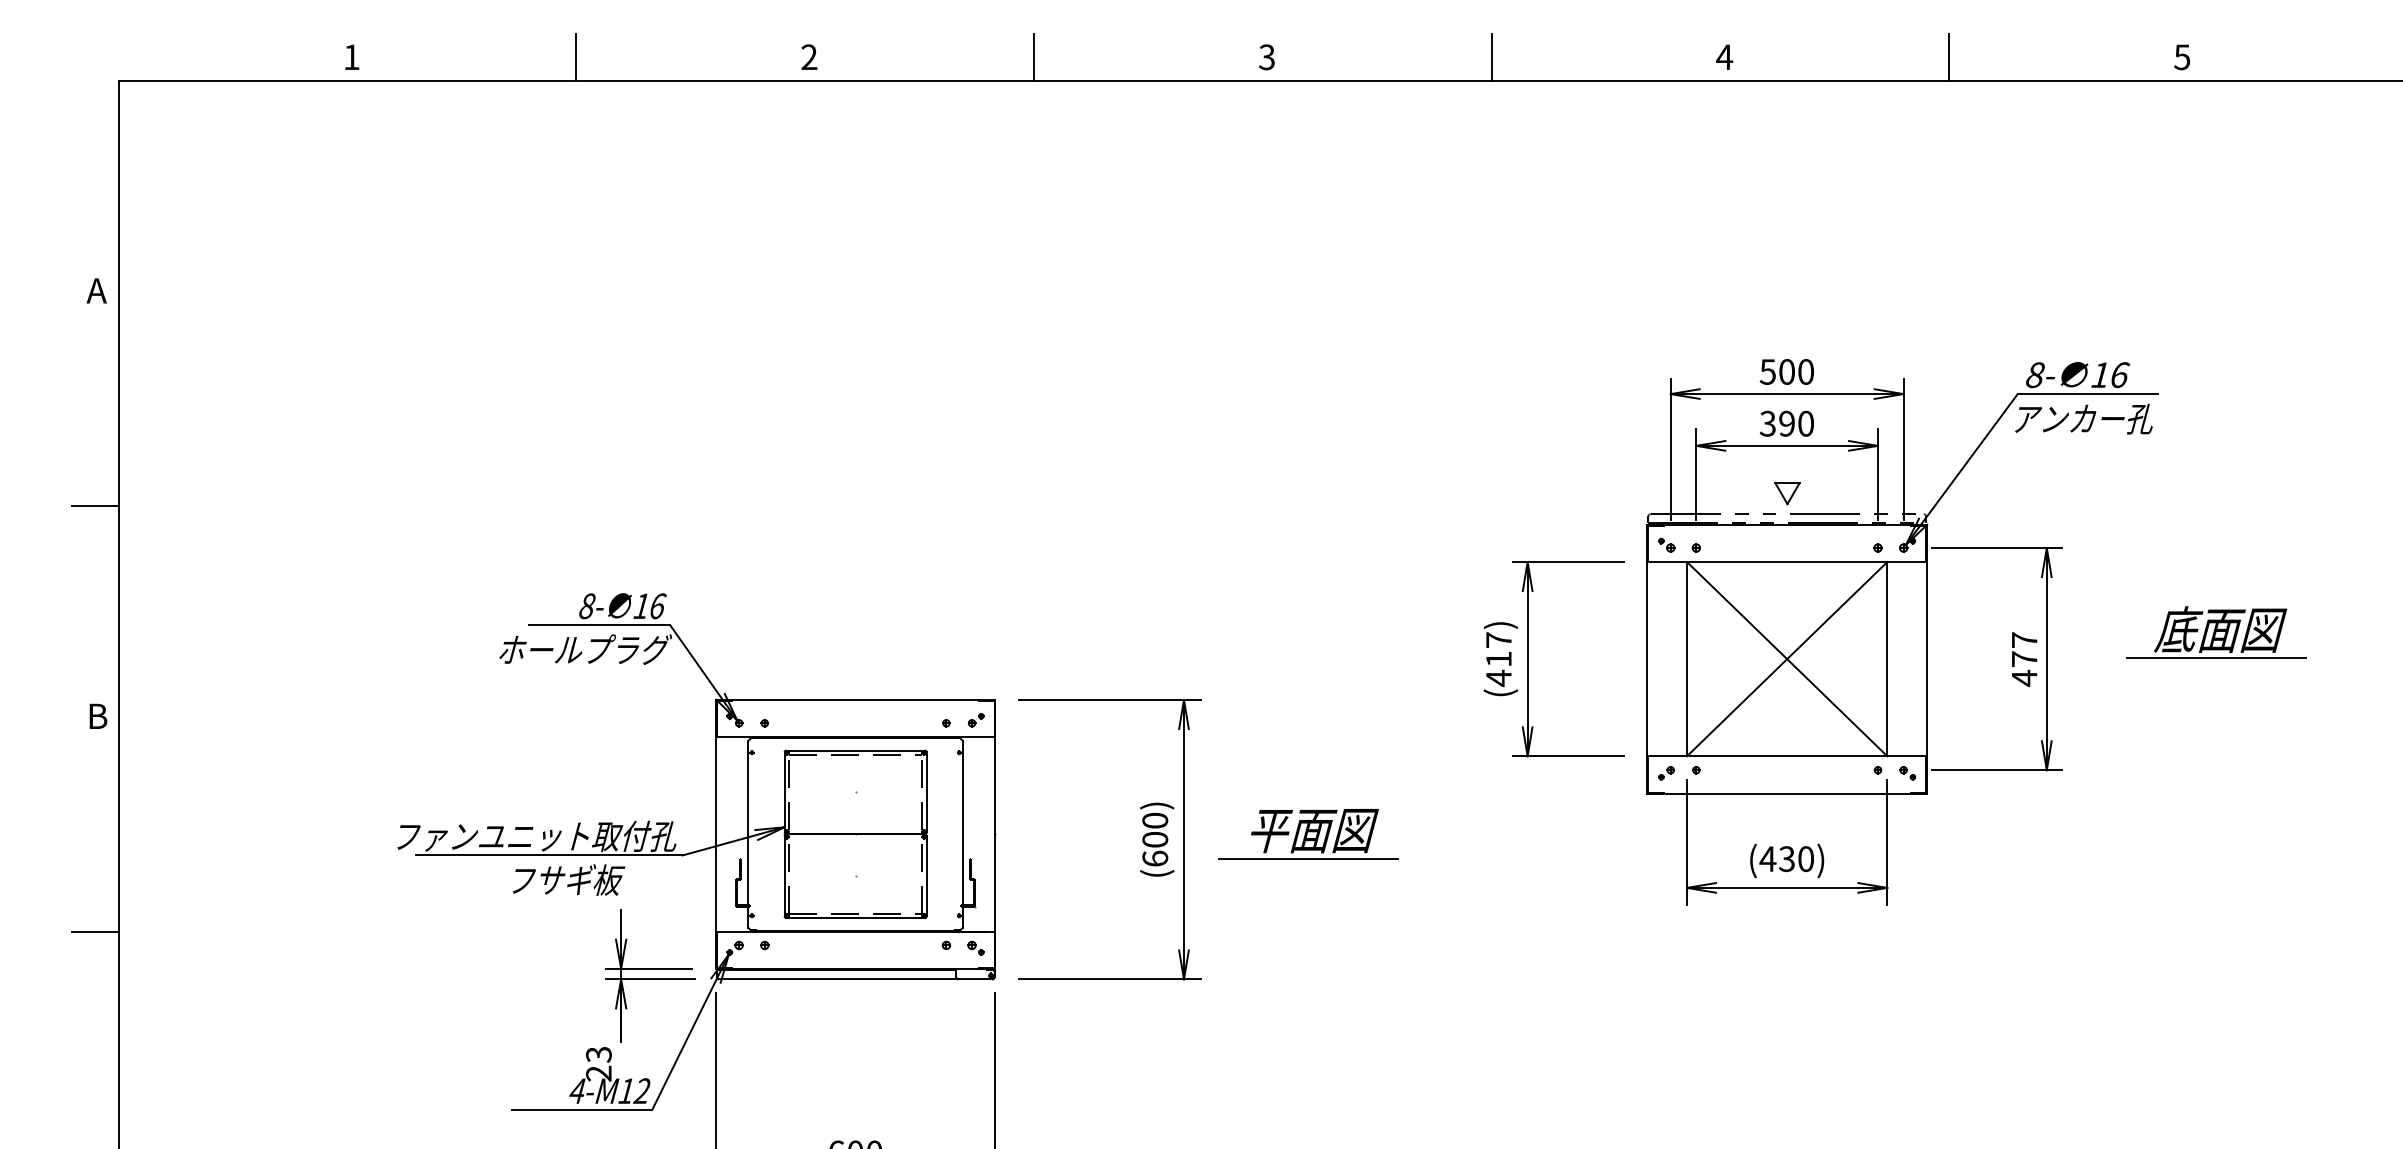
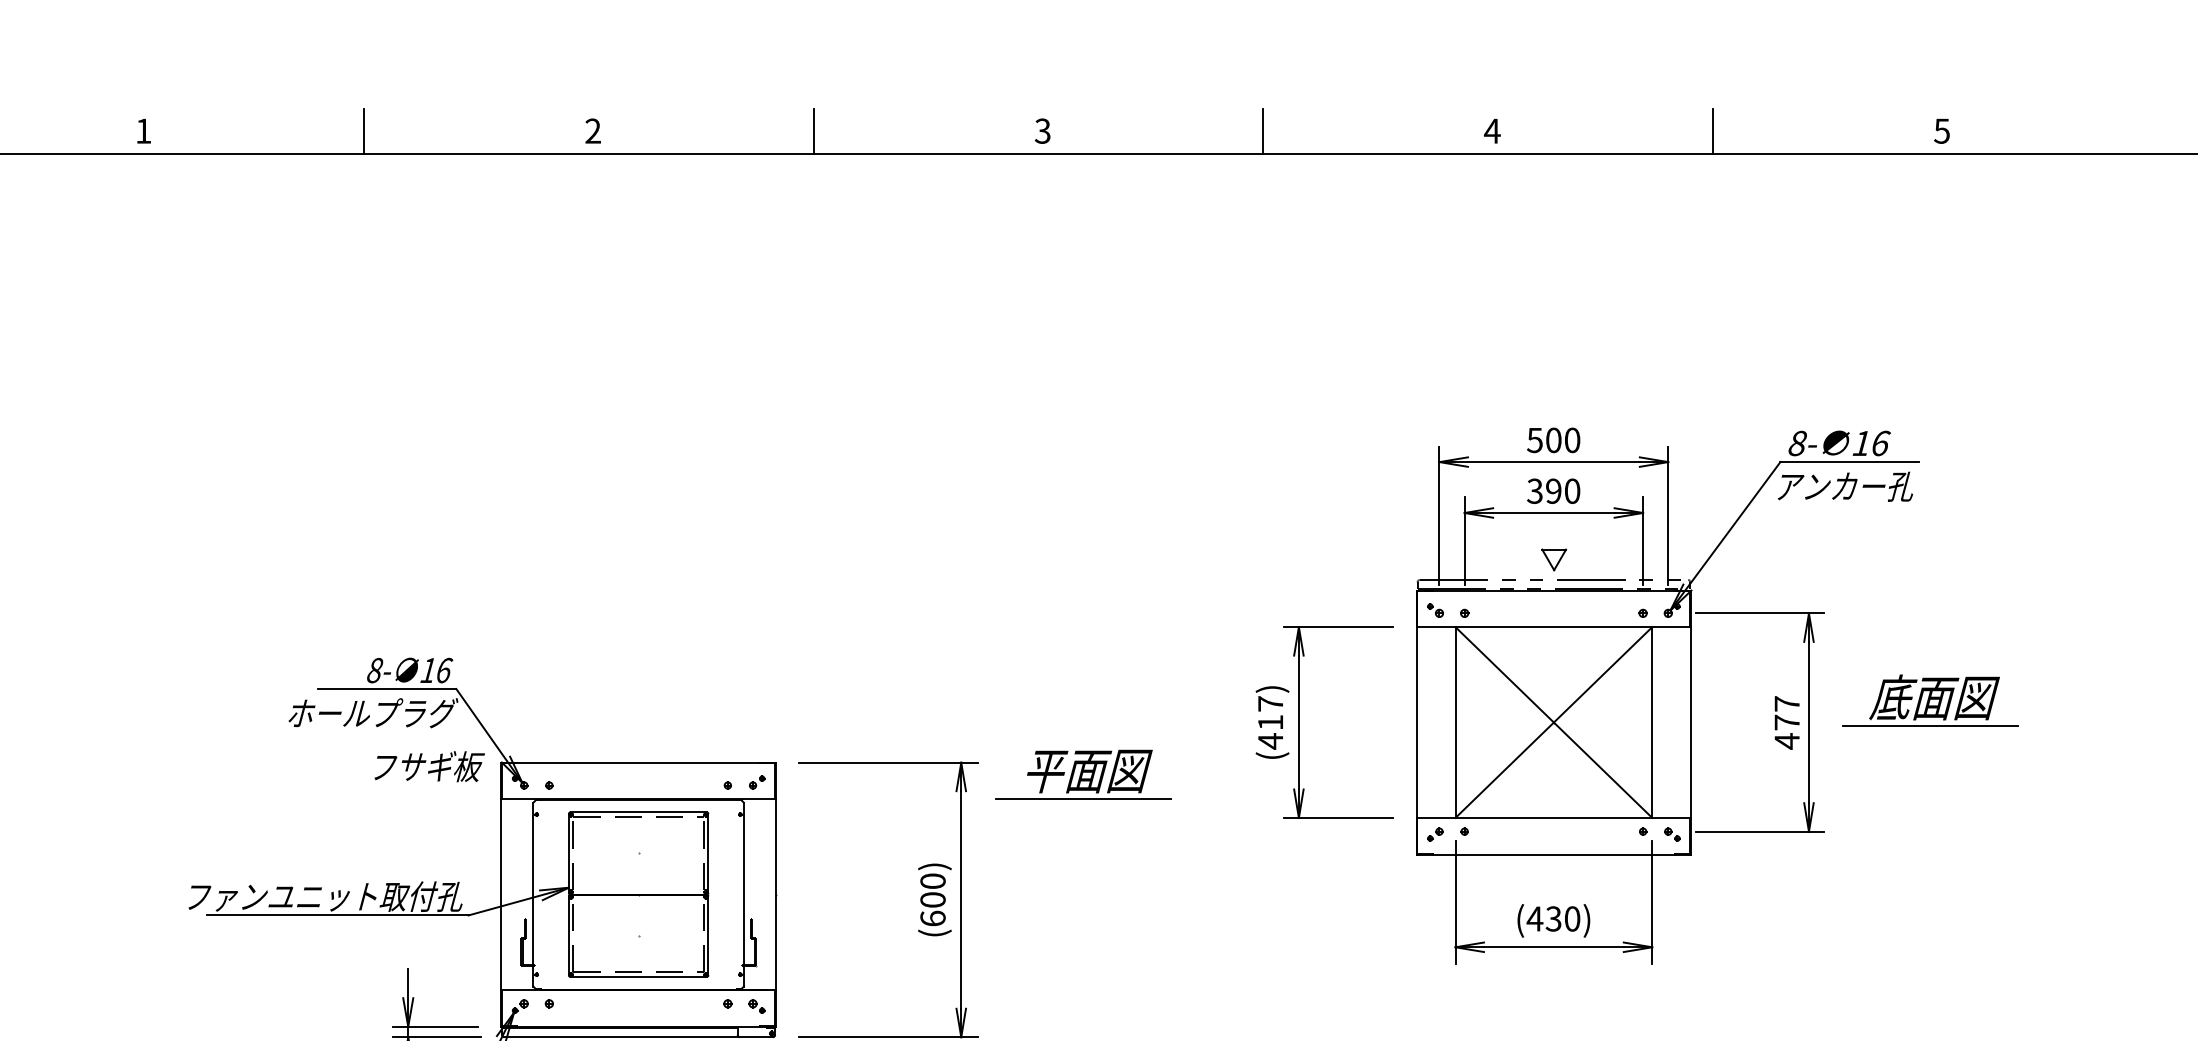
part: (2216, 632) -> (1930, 700), moved
part: (1308, 834) -> (1083, 774), moved
text: (568, 879) -> (429, 766), moved

